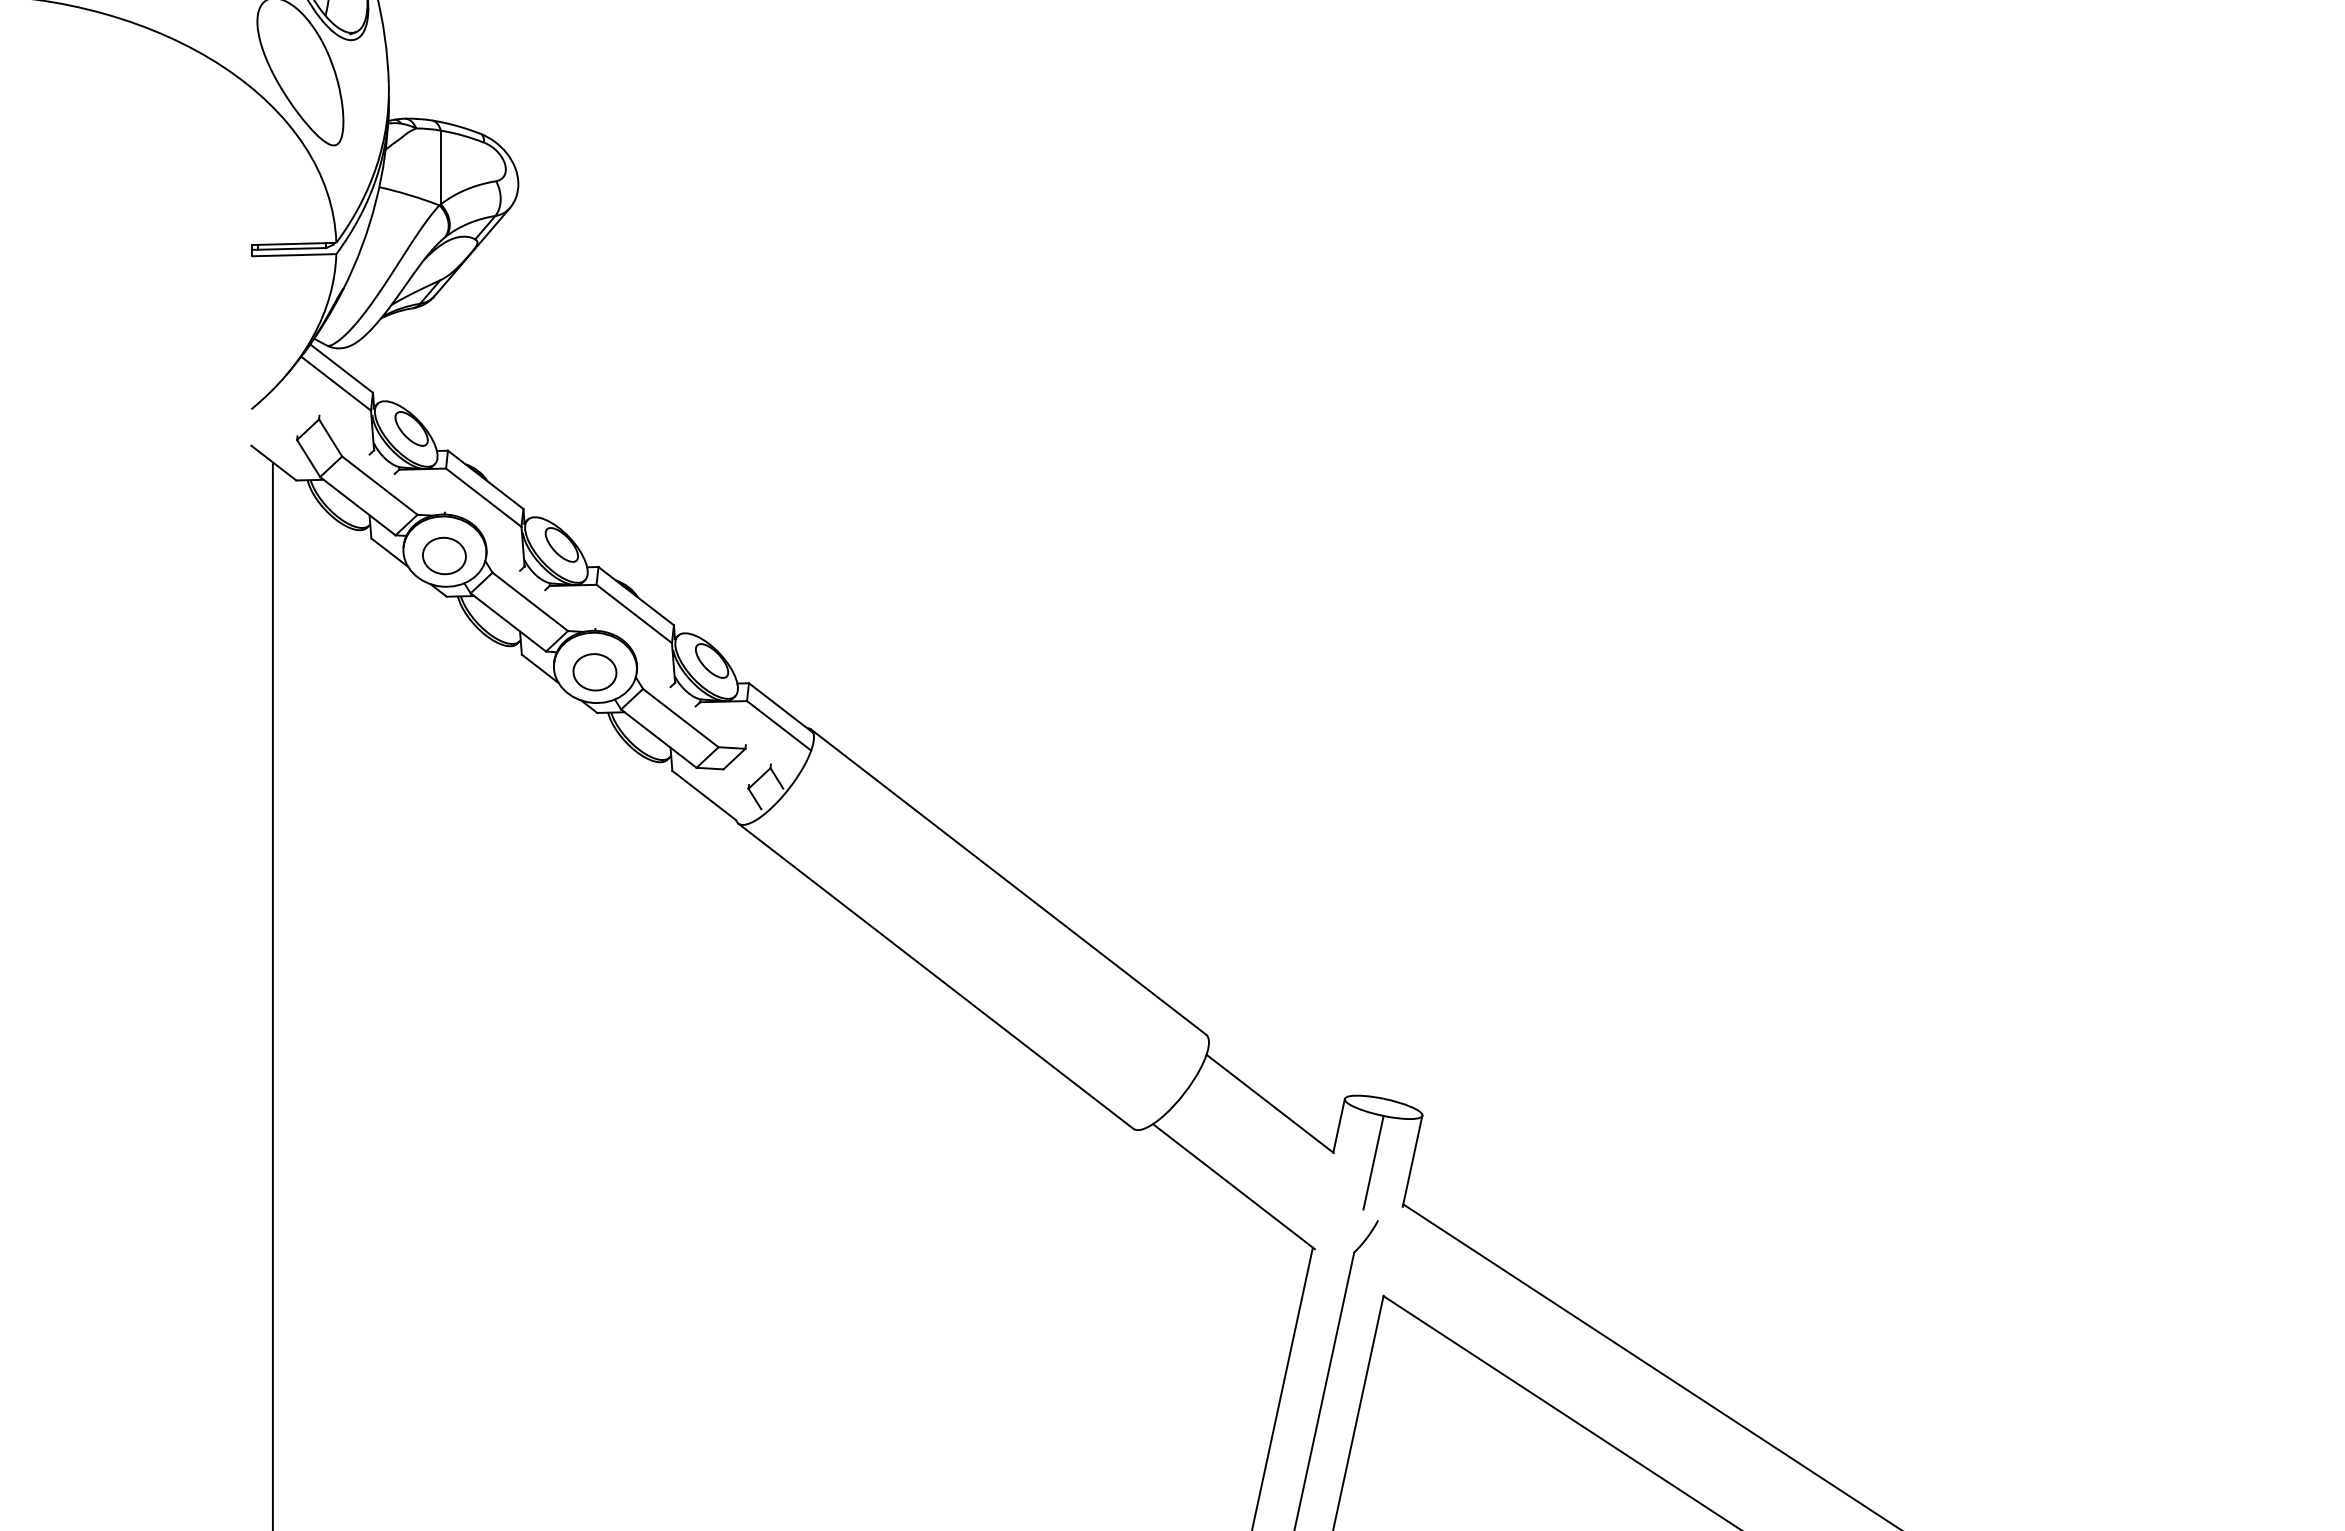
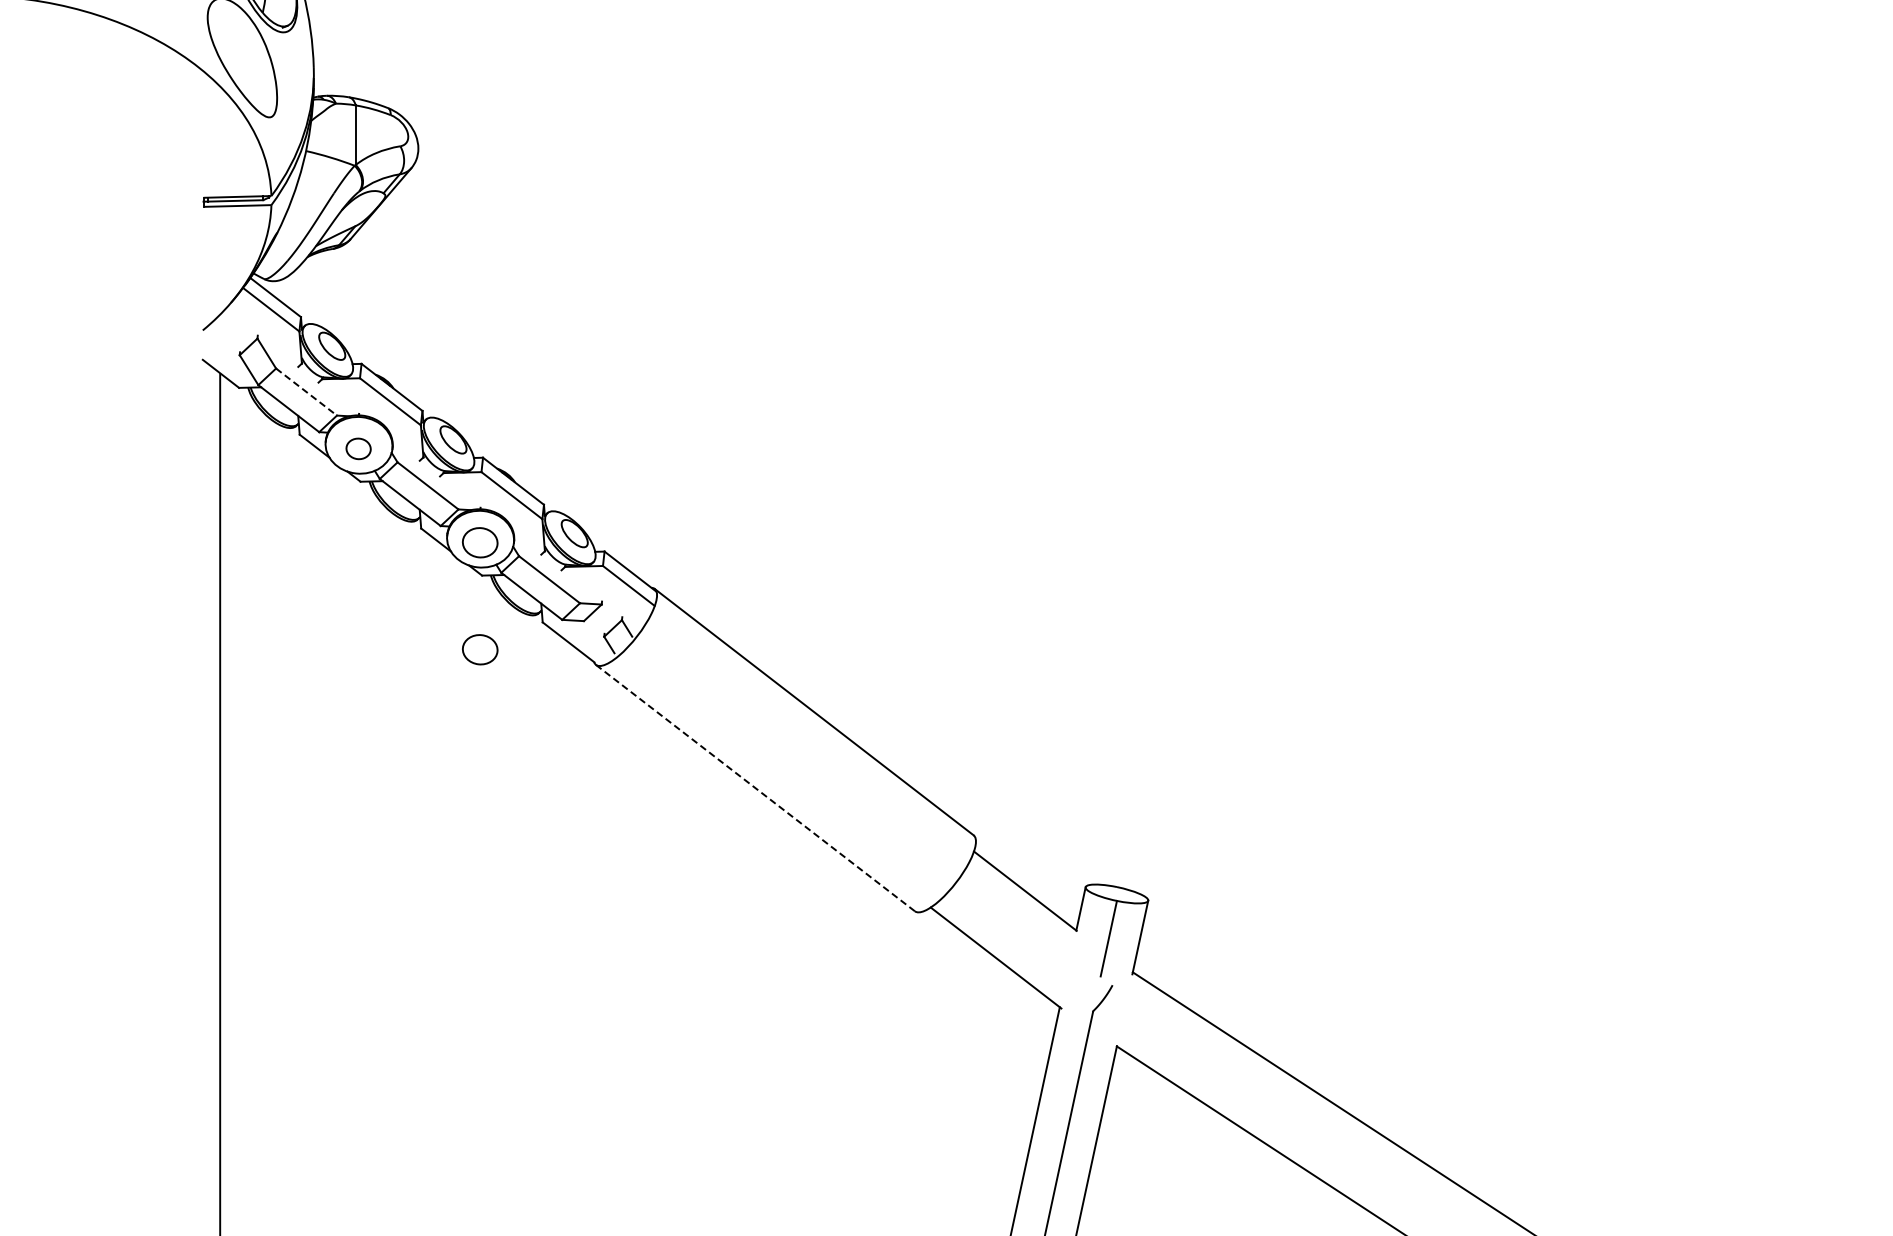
line: (379, 486) -> (306, 392), solid -> dashed
part: (444, 555) -> (358, 448), size x0.7
part: (595, 804) -> (480, 649), added
line: (935, 976) -> (755, 788), solid -> dashed

